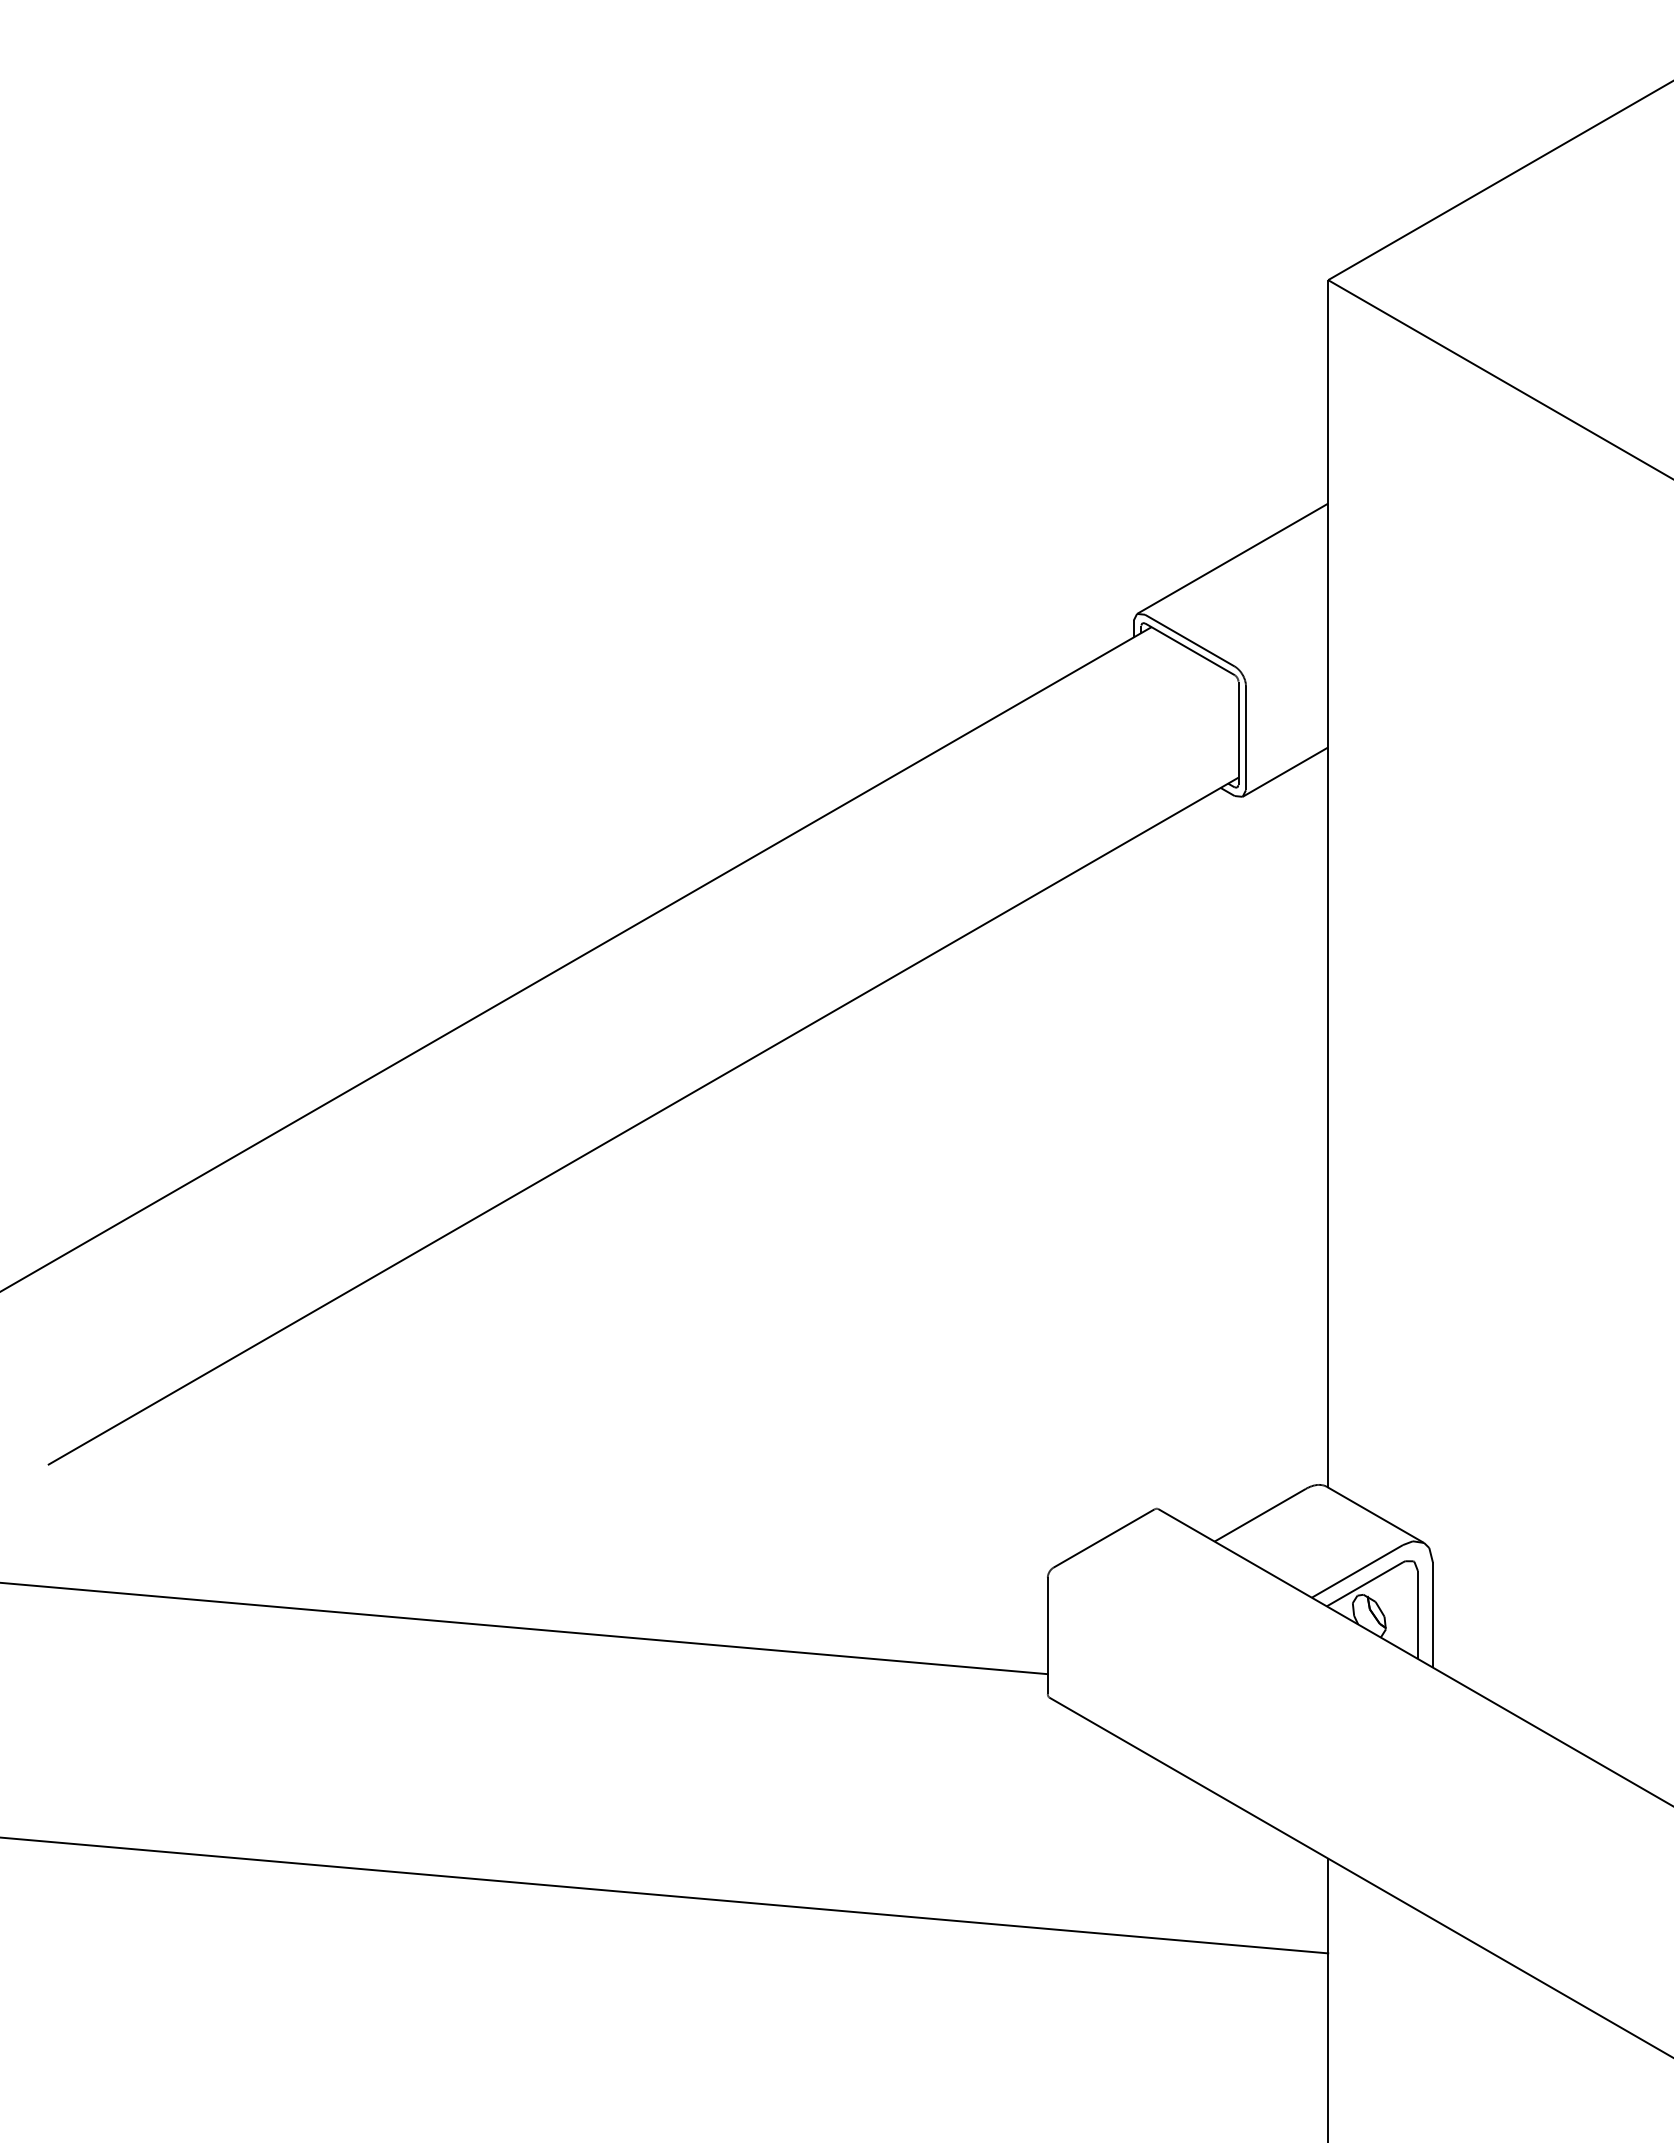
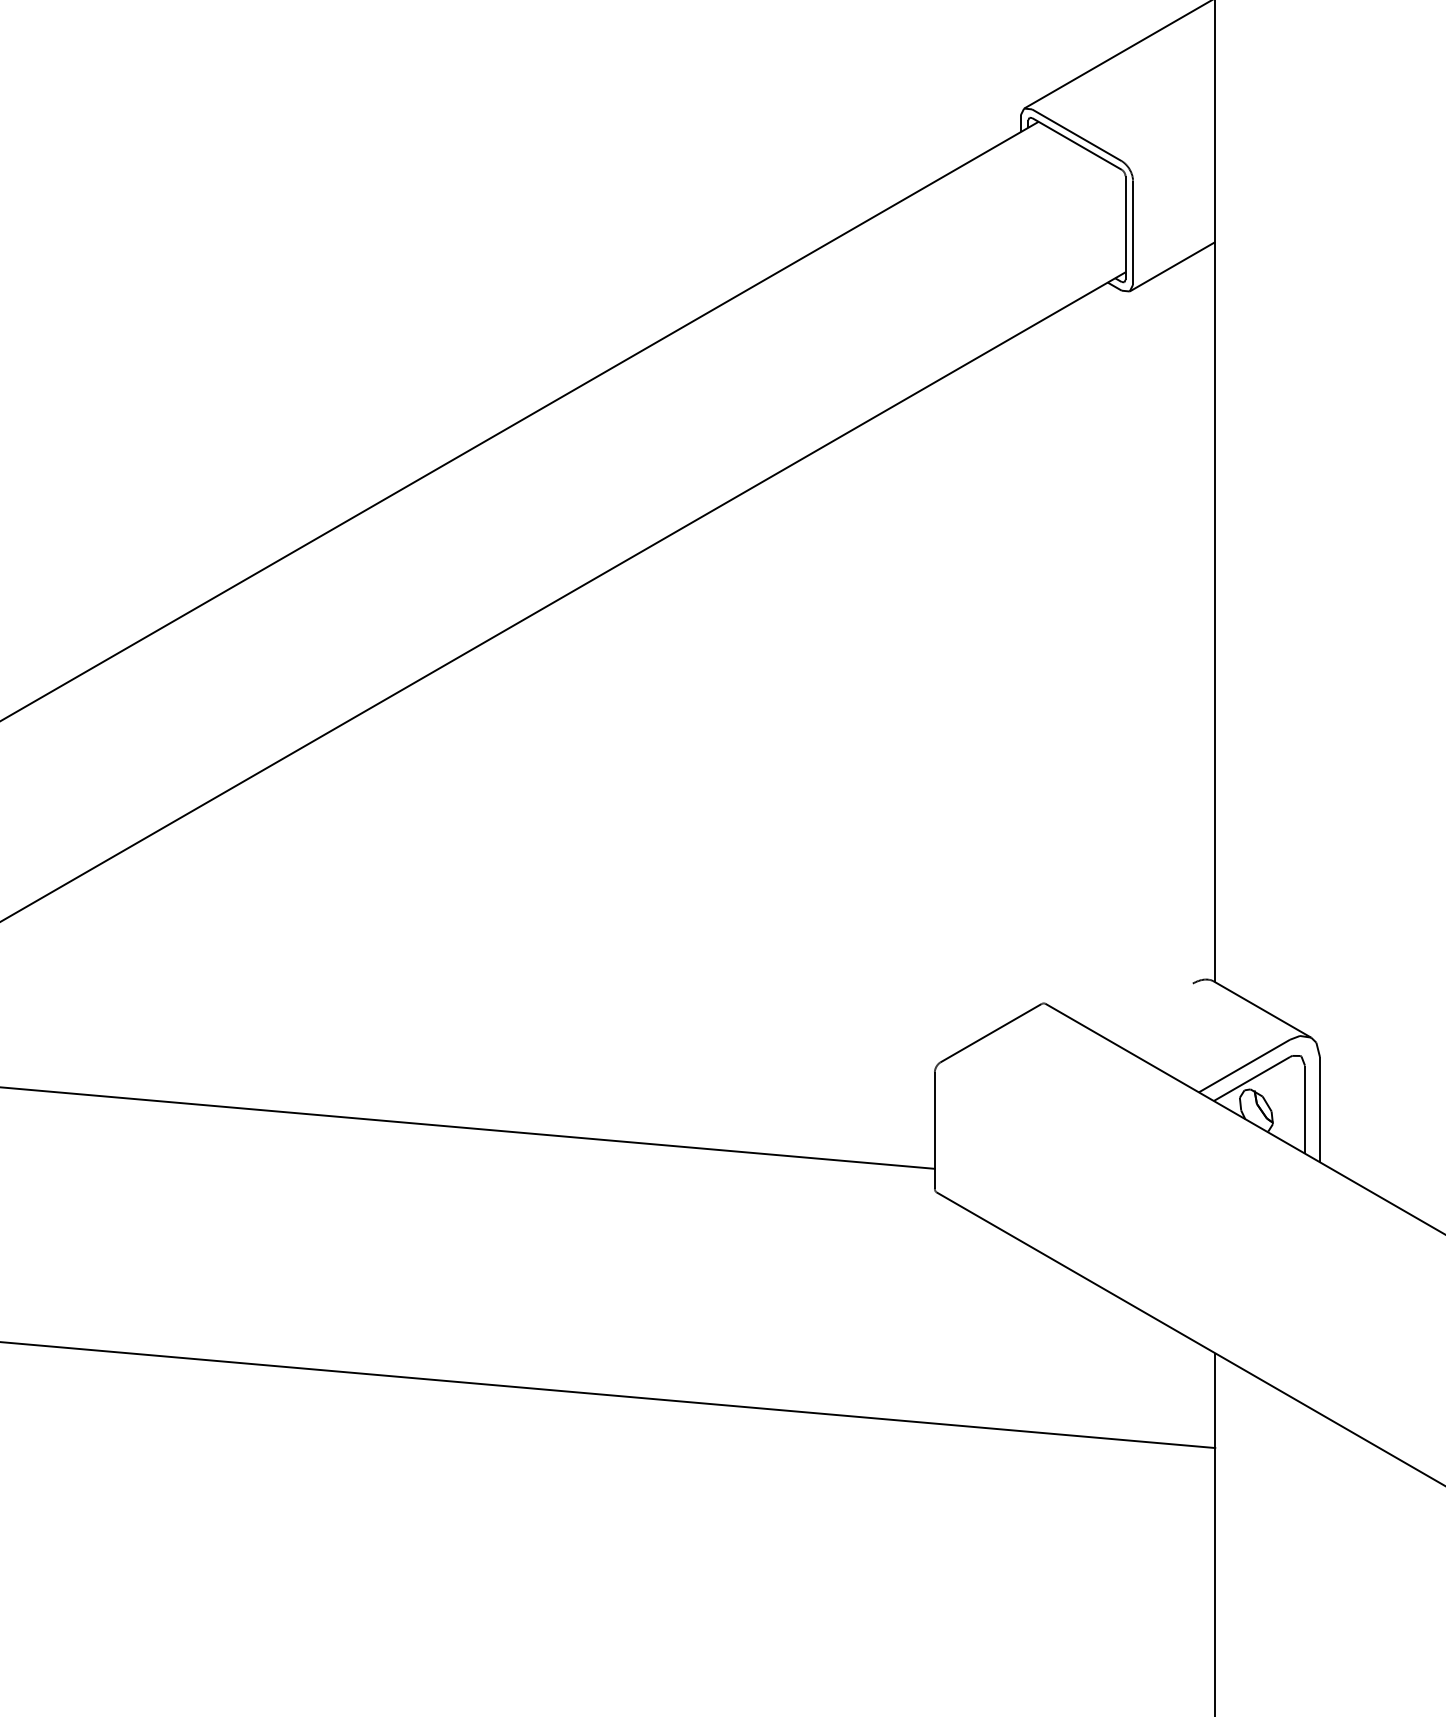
line: (1259, 1514) -> (1146, 1009), removed

